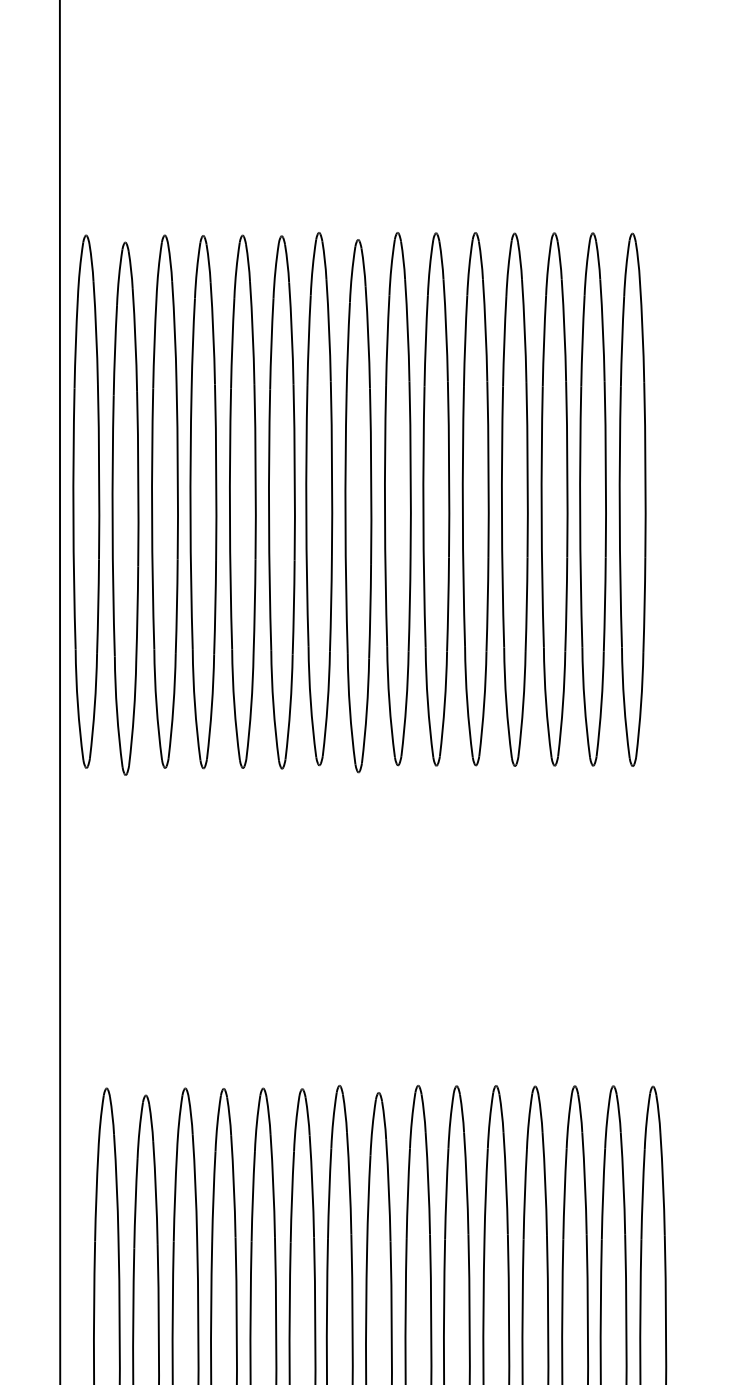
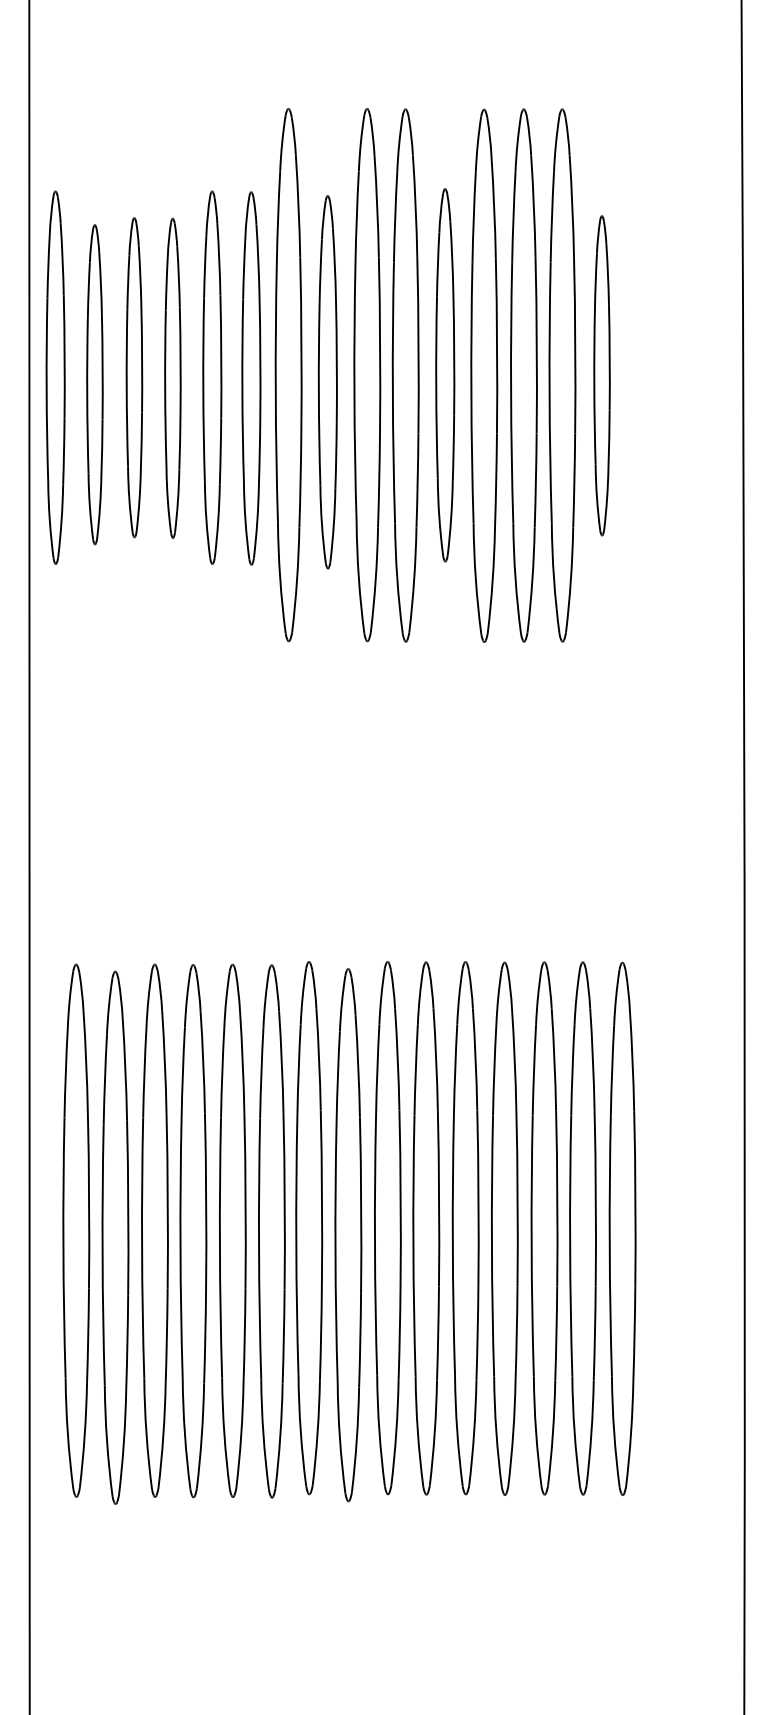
part: (476, 499) -> (445, 375), size x0.7
part: (632, 499) -> (601, 375), size x0.6
part: (86, 501) -> (55, 377), size x0.7
part: (165, 501) -> (134, 377), size x0.6
part: (243, 501) -> (212, 377), size x0.7
part: (203, 502) -> (172, 378), size x0.6
part: (282, 502) -> (251, 378), size x0.7
part: (358, 506) -> (327, 382), size x0.7
part: (125, 508) -> (94, 384), size x0.6

